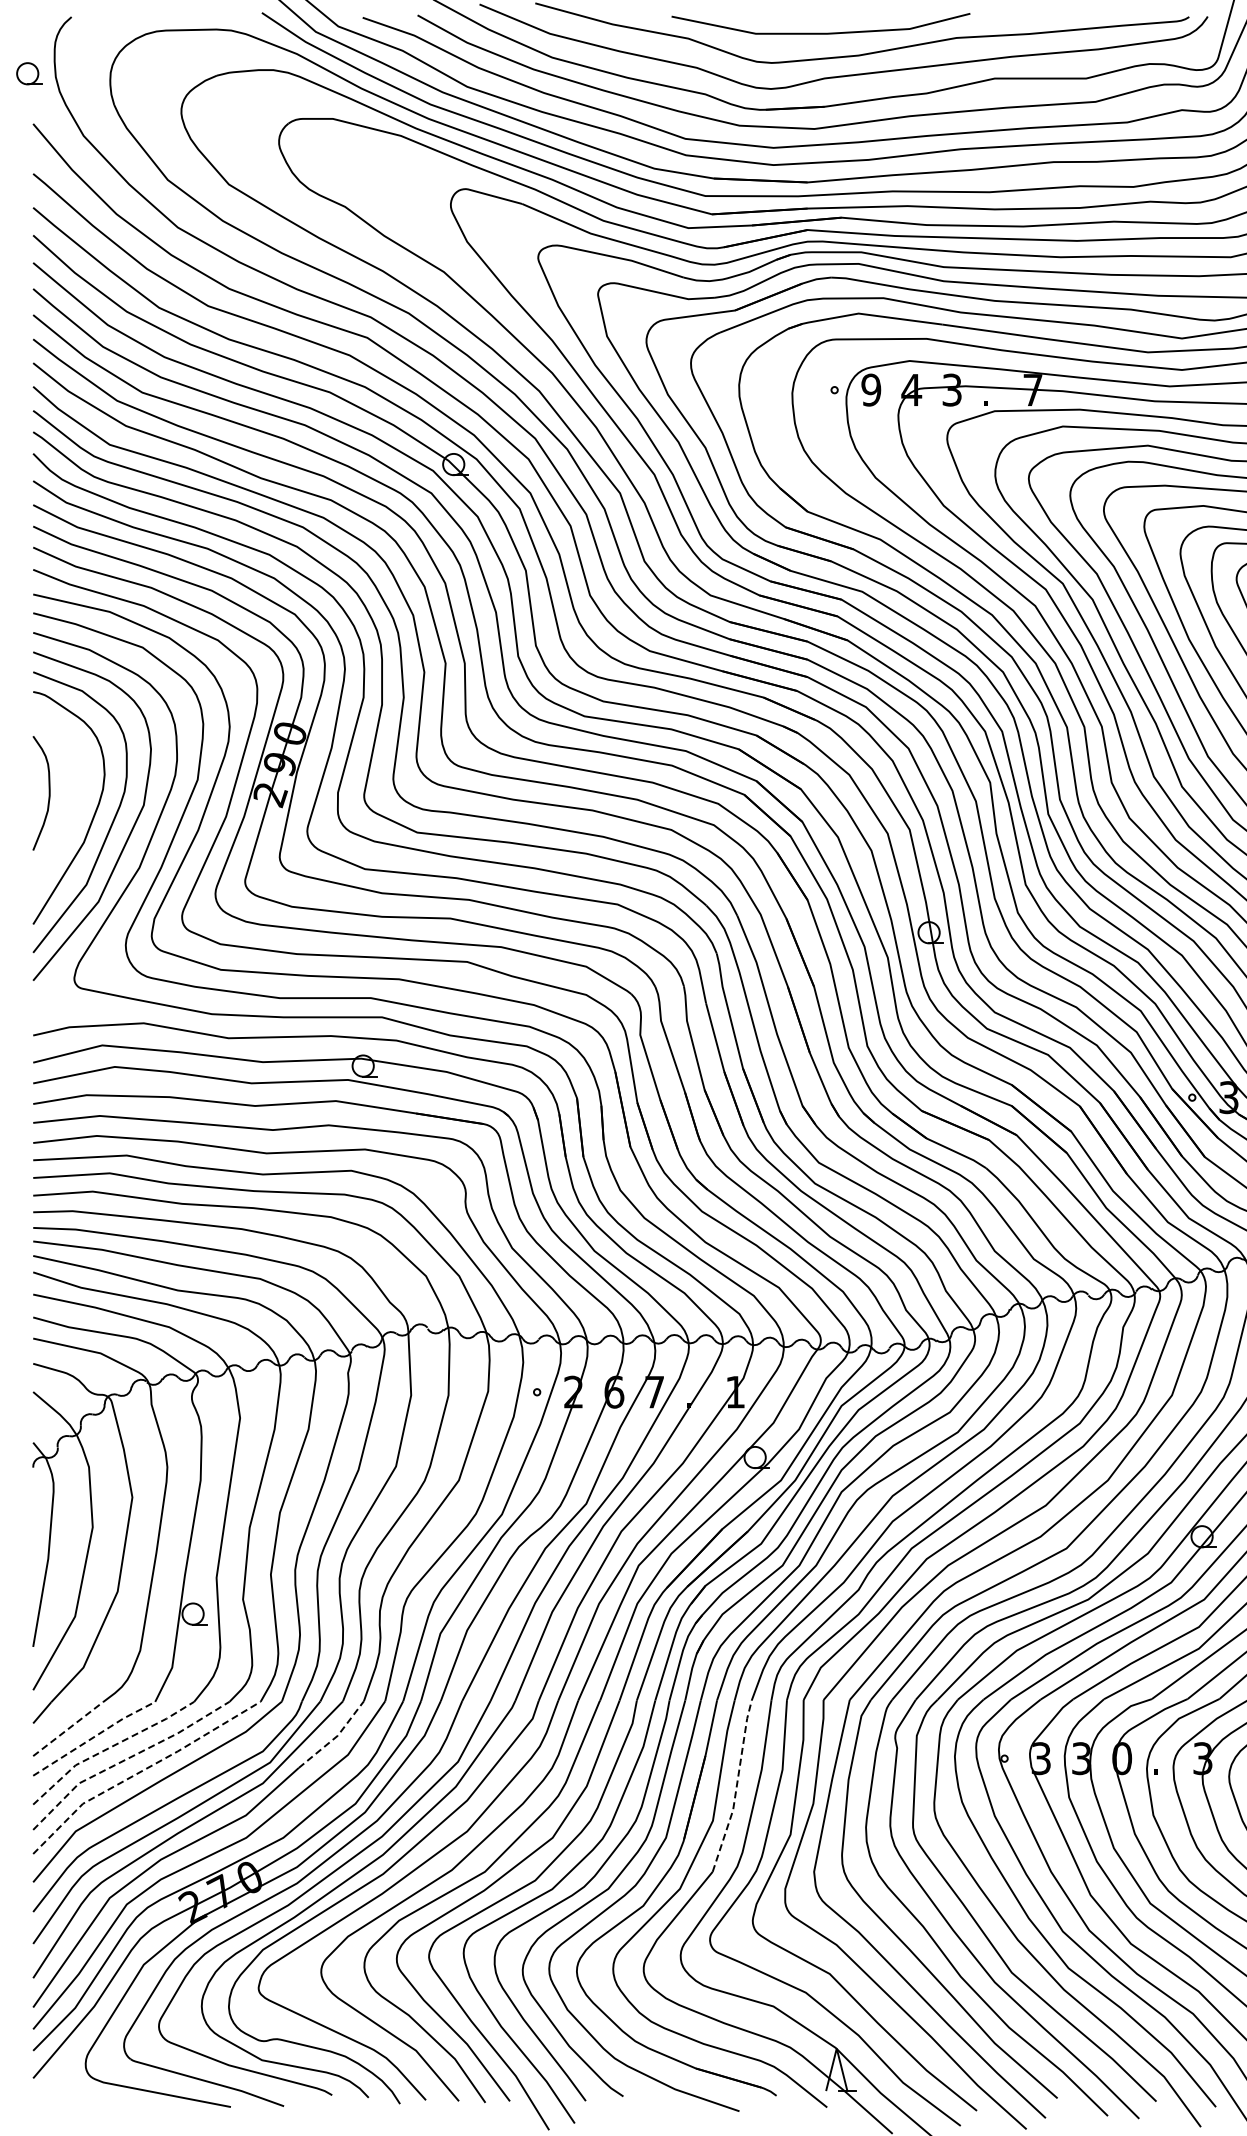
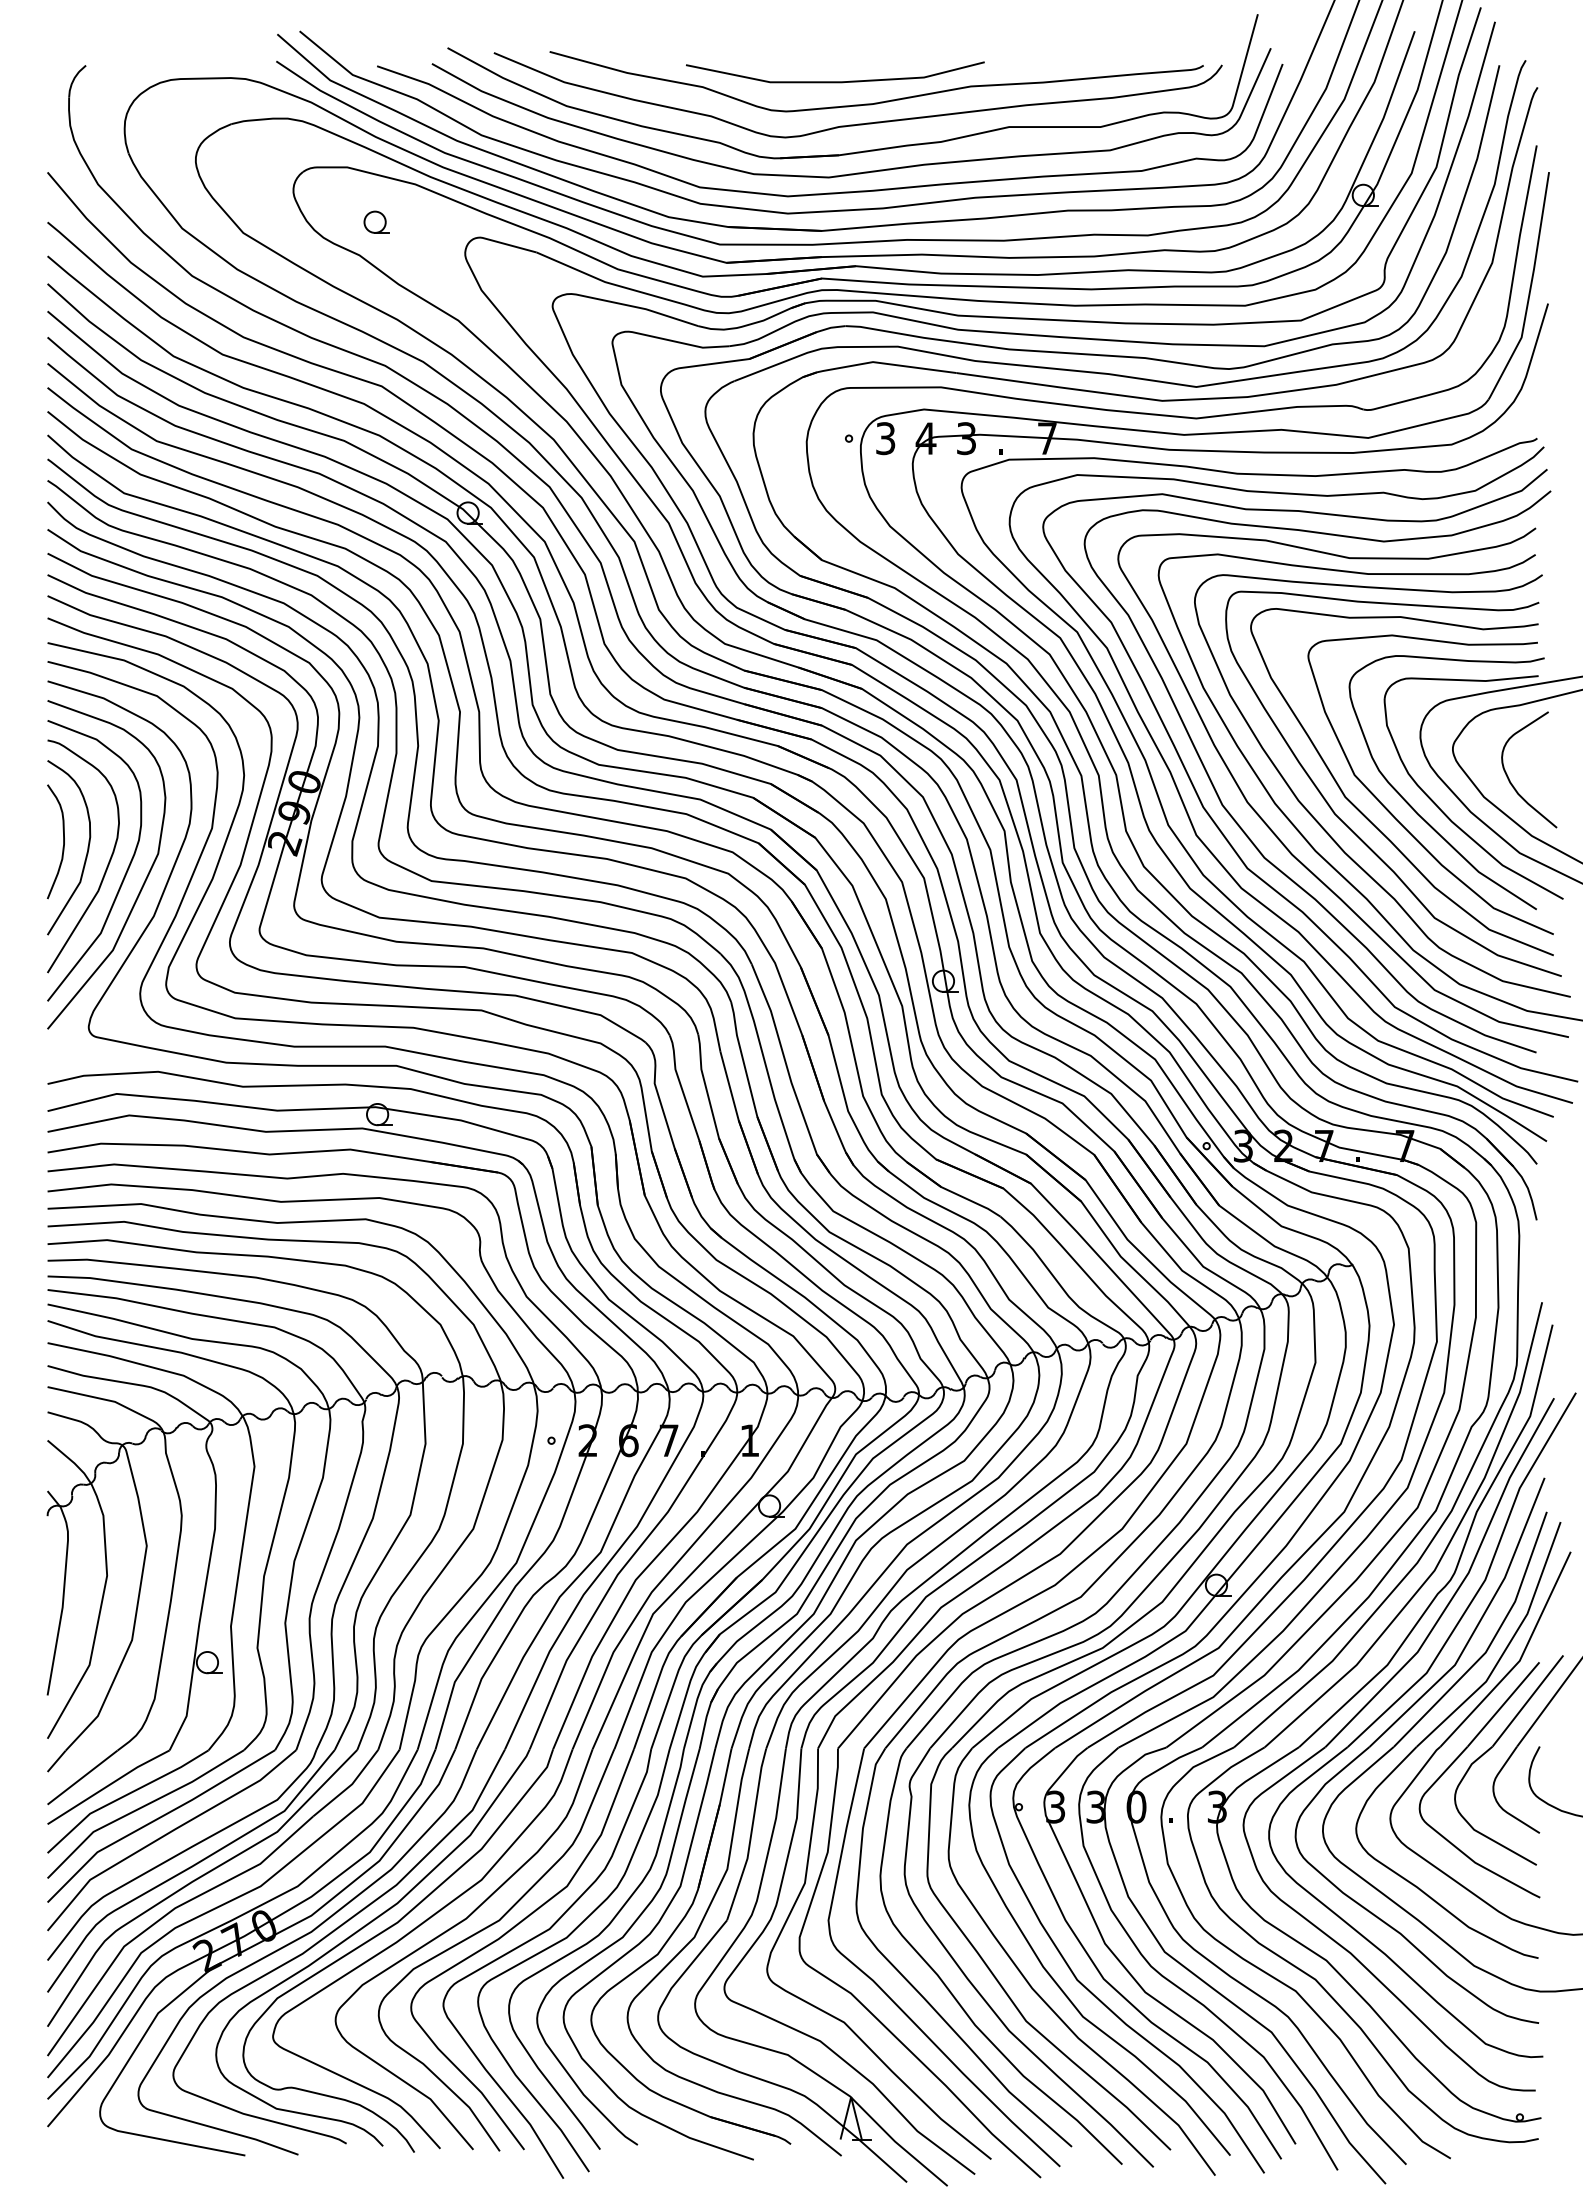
part: (29, 73) -> (376, 221), moved
text: (871, 390) -> (885, 438), 9 -> 3
curve: (72, 804) -> (86, 852), added
line: (68, 1729) -> (82, 1777), dashed -> solid
line: (94, 1737) -> (108, 1785), dashed -> solid
line: (335, 1738) -> (349, 1786), dashed -> solid
line: (110, 1748) -> (124, 1796), dashed -> solid
line: (126, 1760) -> (140, 1808), dashed -> solid
line: (142, 1771) -> (156, 1819), dashed -> solid
line: (737, 1787) -> (751, 1835), dashed -> solid

